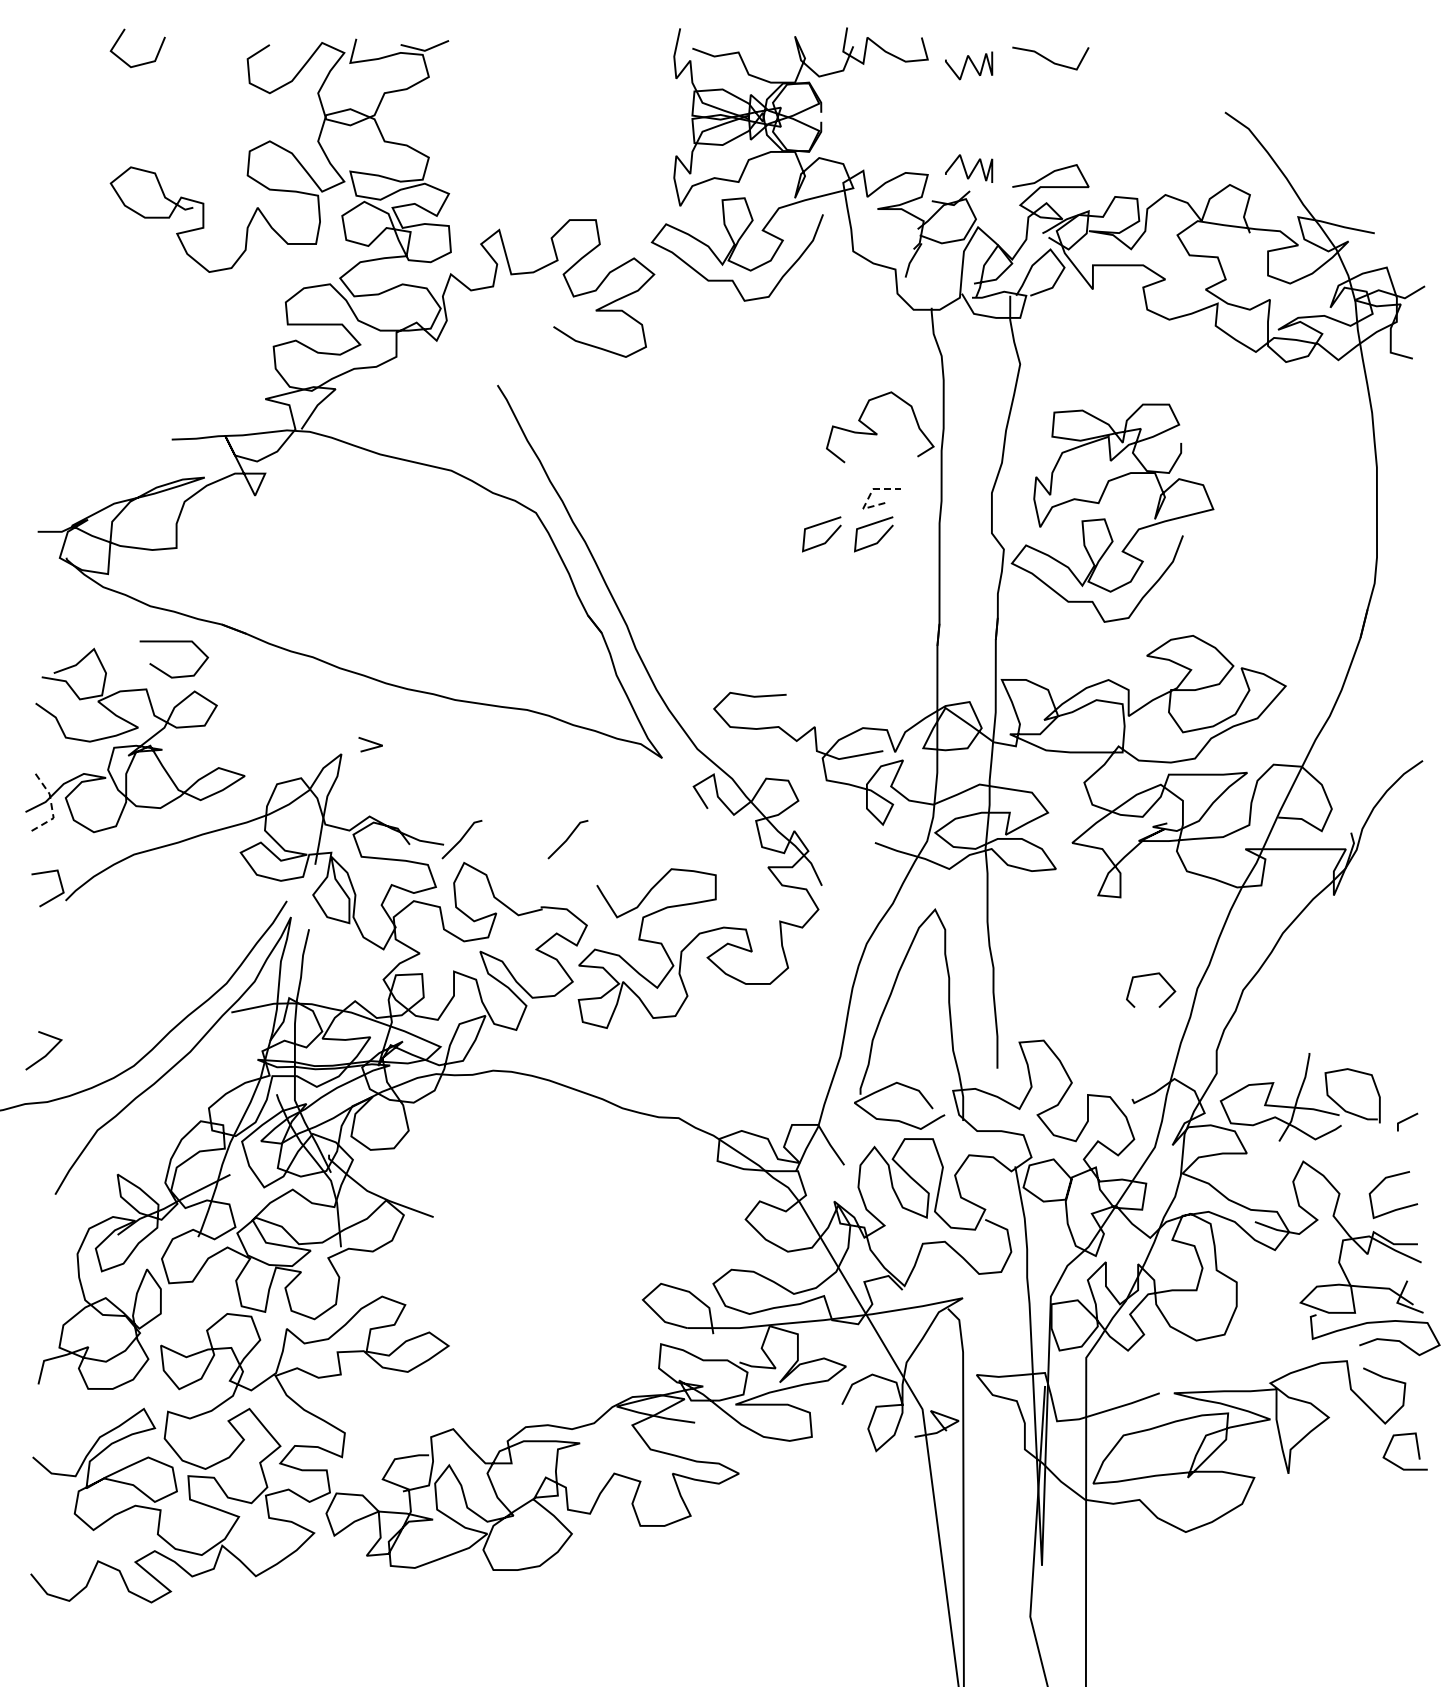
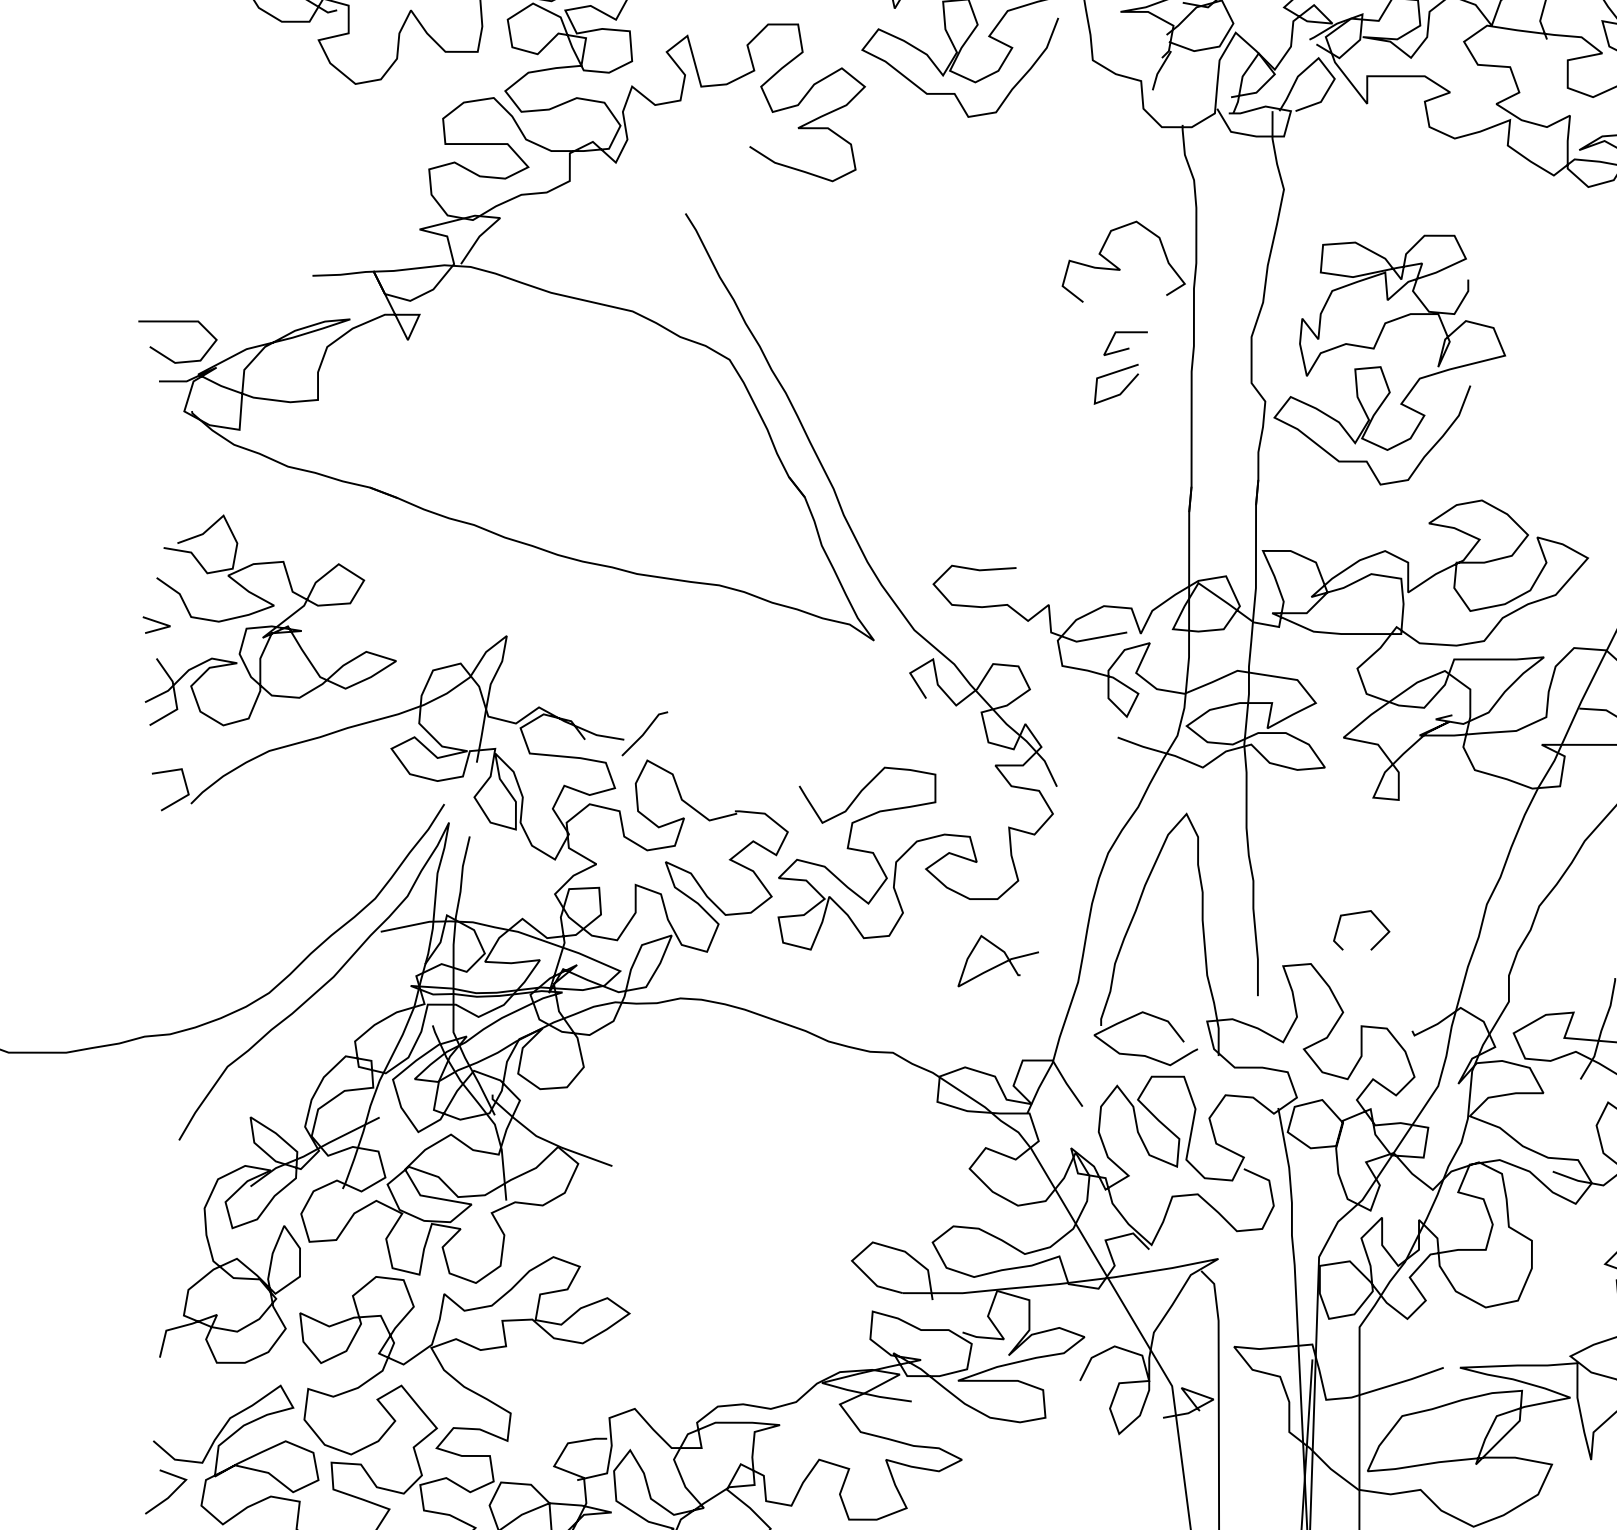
line: (869, 495) -> (1111, 339), dashed -> solid
line: (828, 537) -> (1064, 387), removed
curve: (164, 671) -> (166, 355), moved
line: (370, 742) -> (156, 622), moved
line: (51, 807) -> (174, 697), dashed -> solid
line: (567, 839) -> (765, 733), removed
curve: (1146, 976) -> (1356, 914), moved
curve: (771, 1040) -> (999, 963), added
line: (46, 1053) -> (169, 1495), moved

